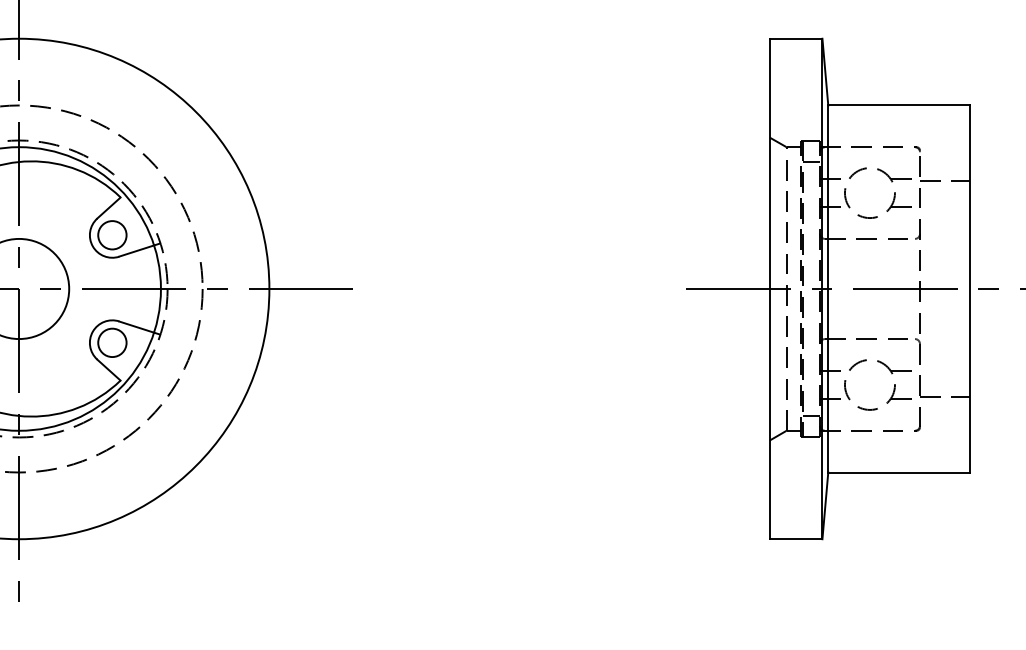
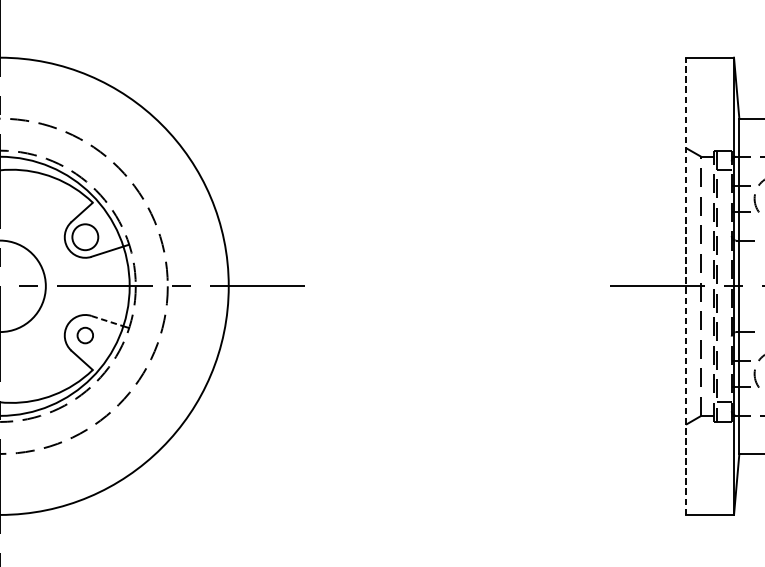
line: (769, 288) -> (685, 285), solid -> dashed
line: (137, 327) -> (108, 321), solid -> dashed
circle: (112, 342) -> (85, 335), size x0.6

